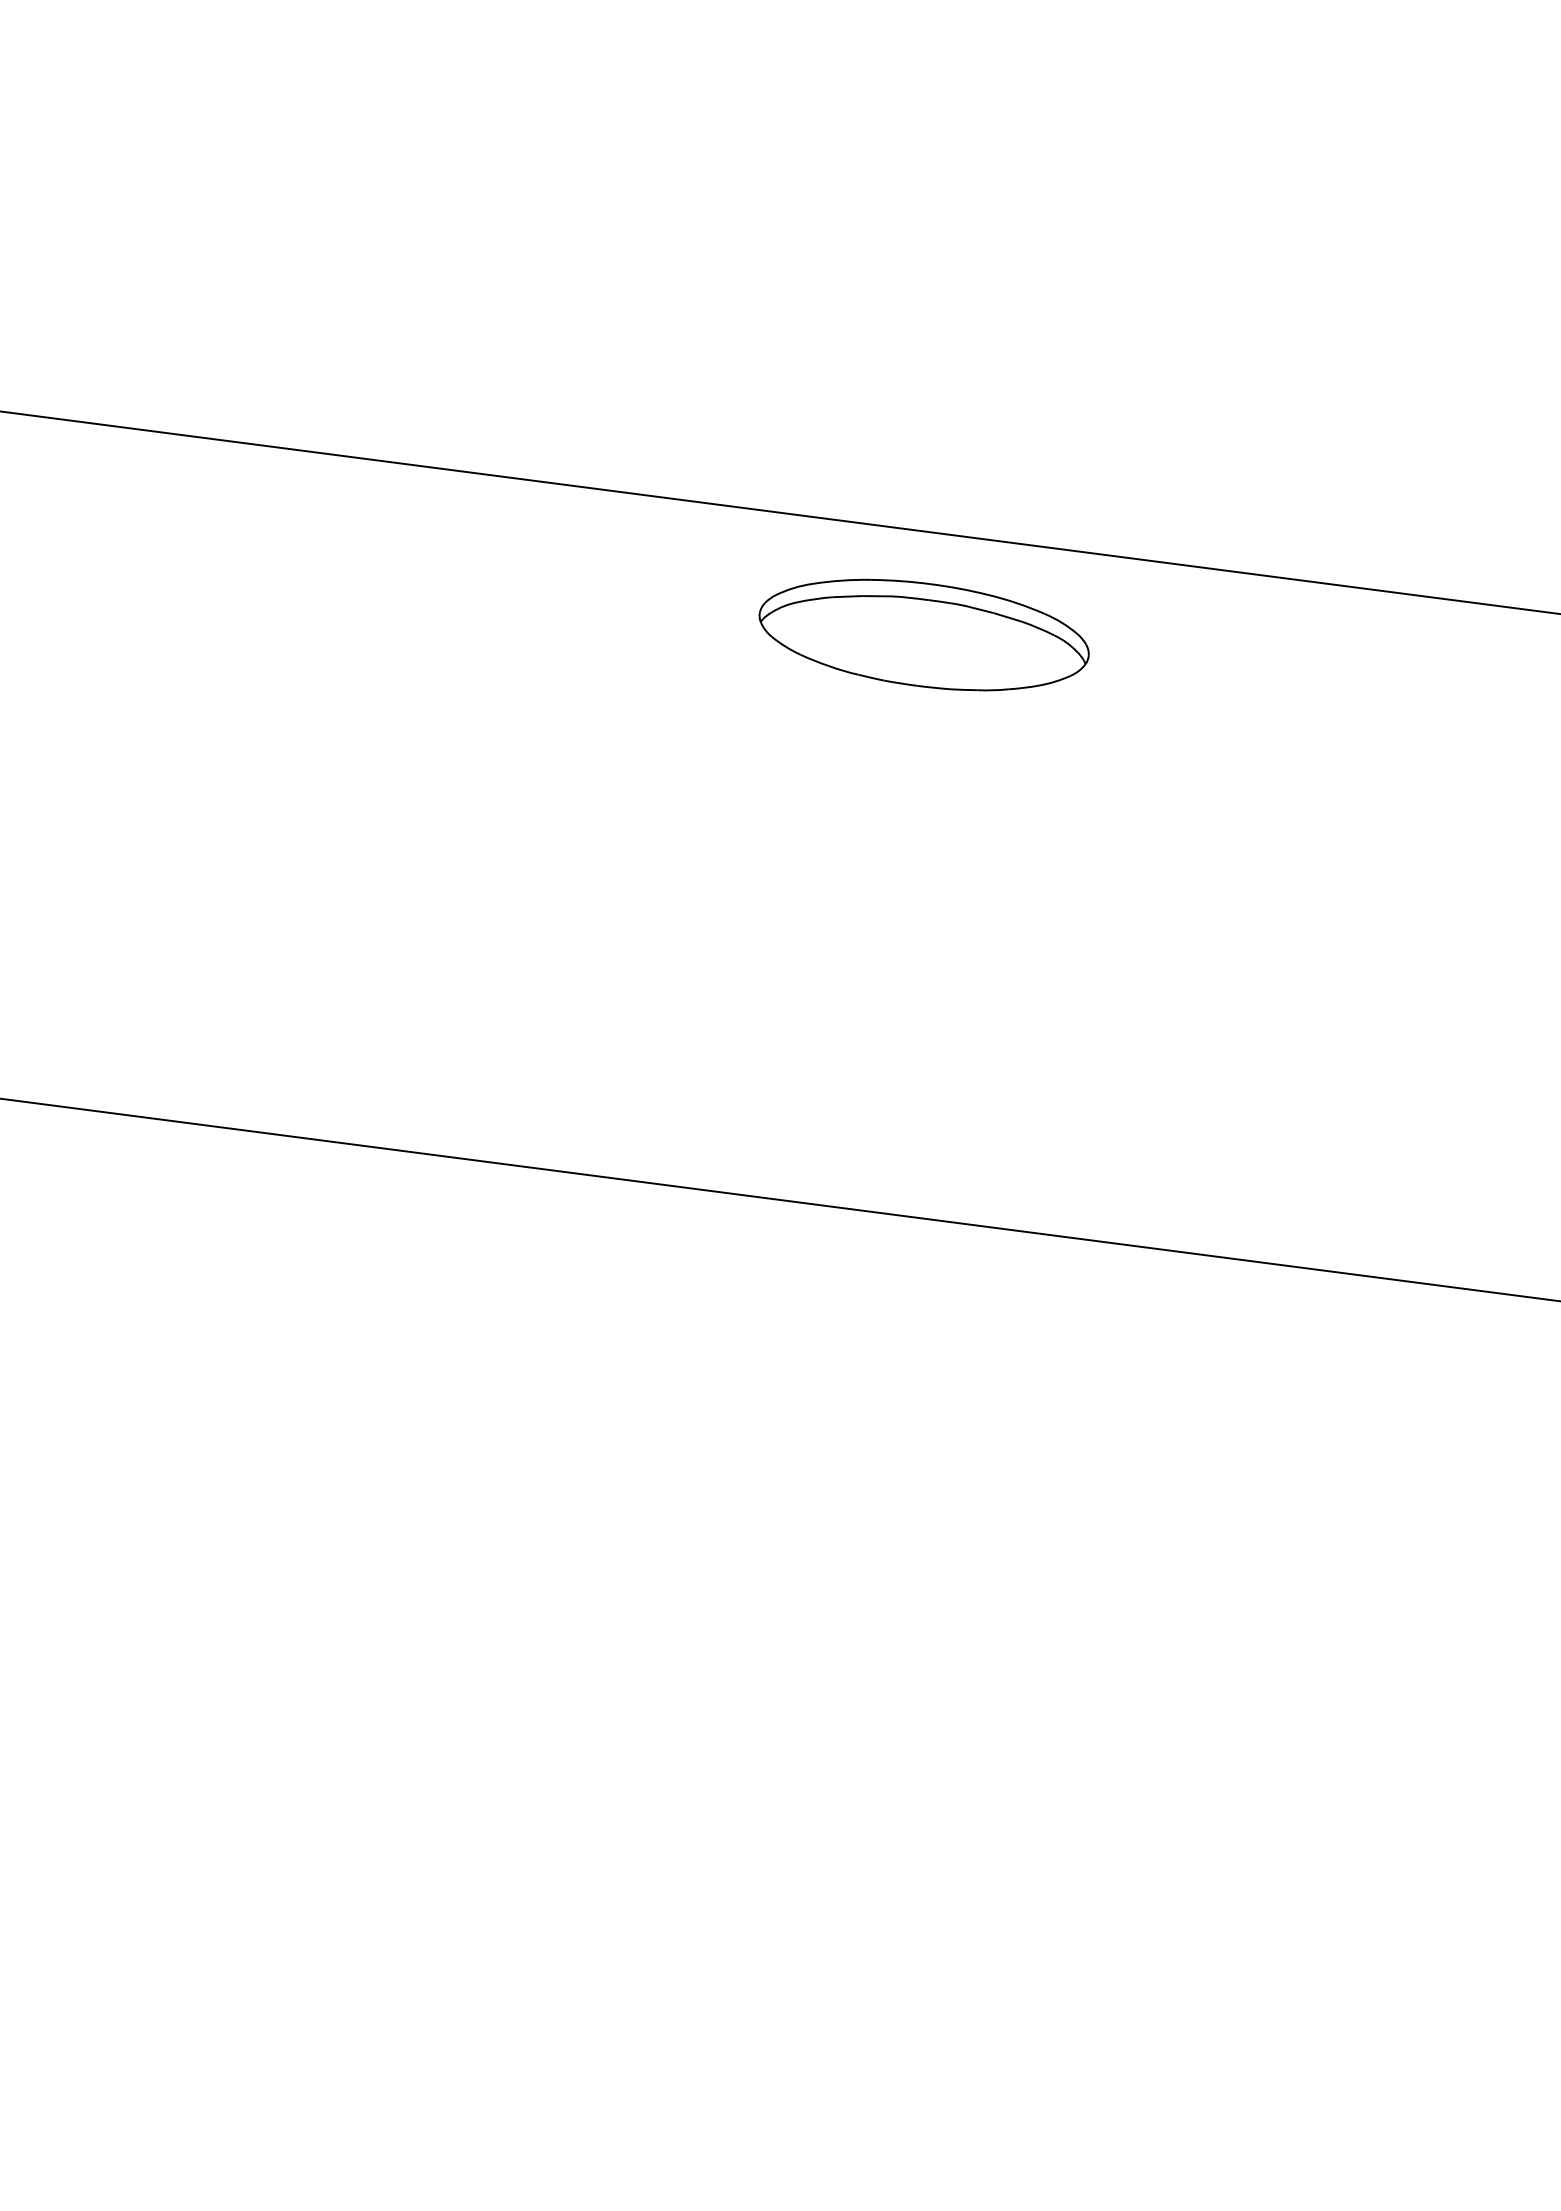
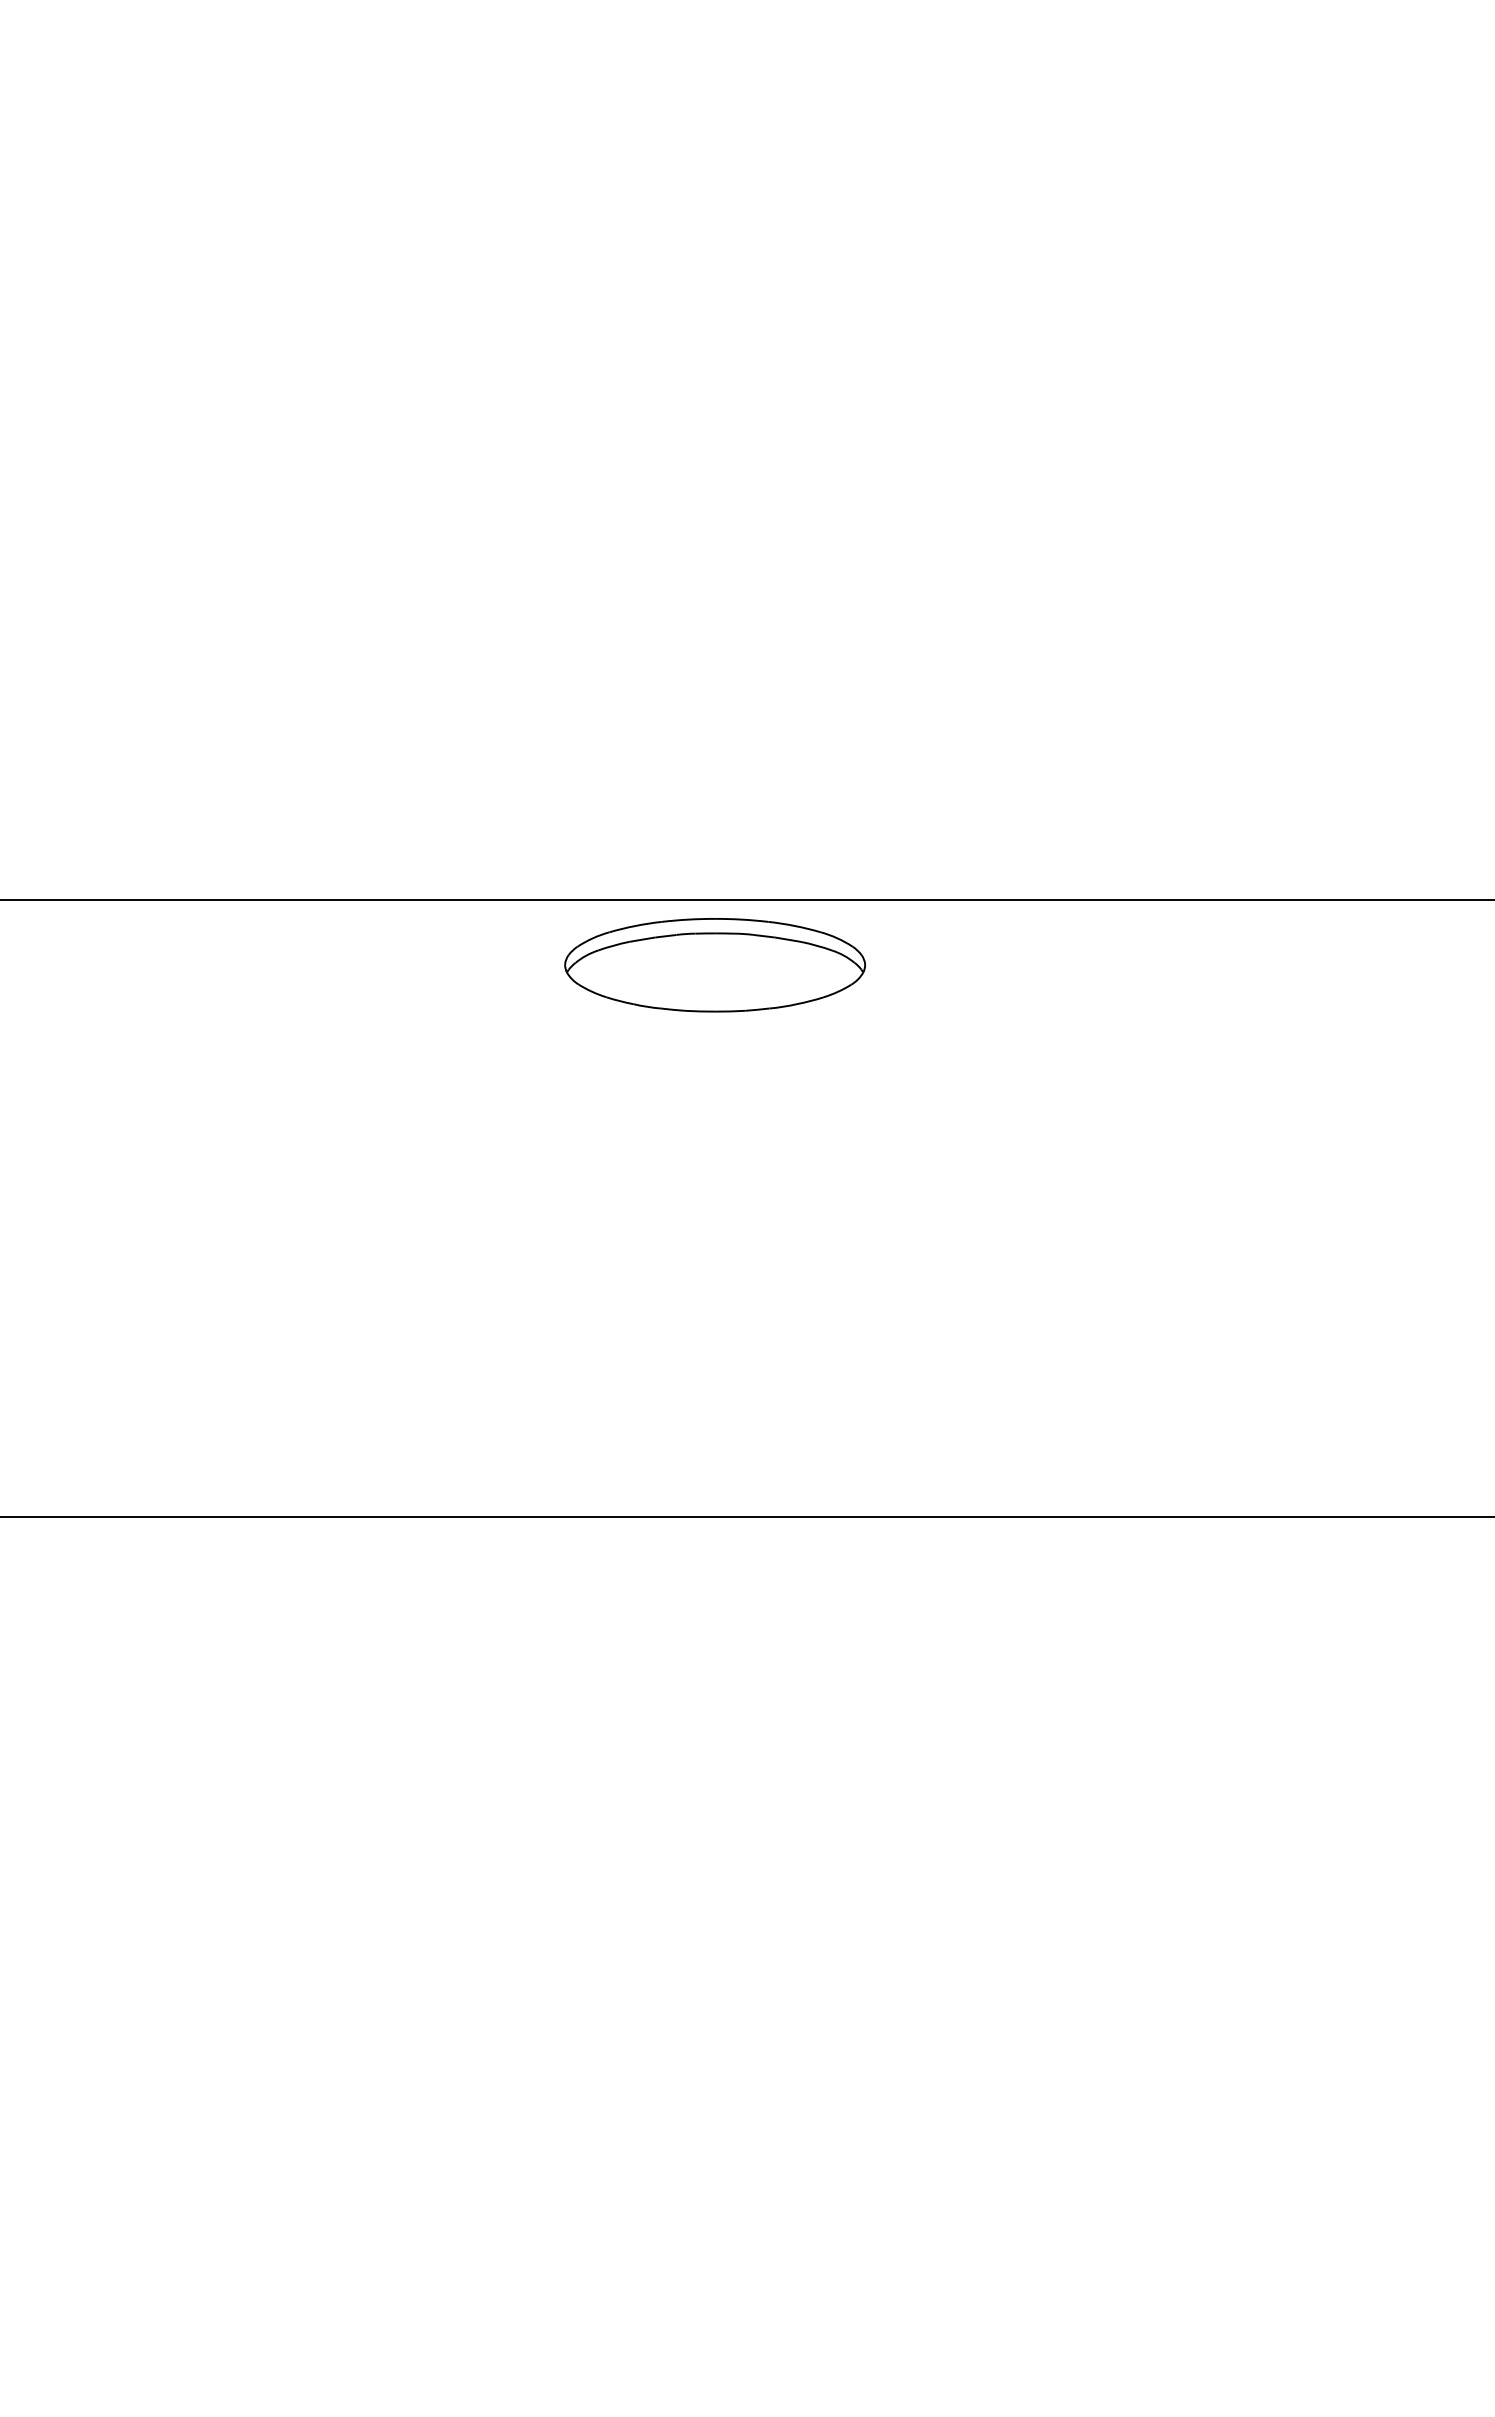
part: (923, 635) -> (714, 965), moved

